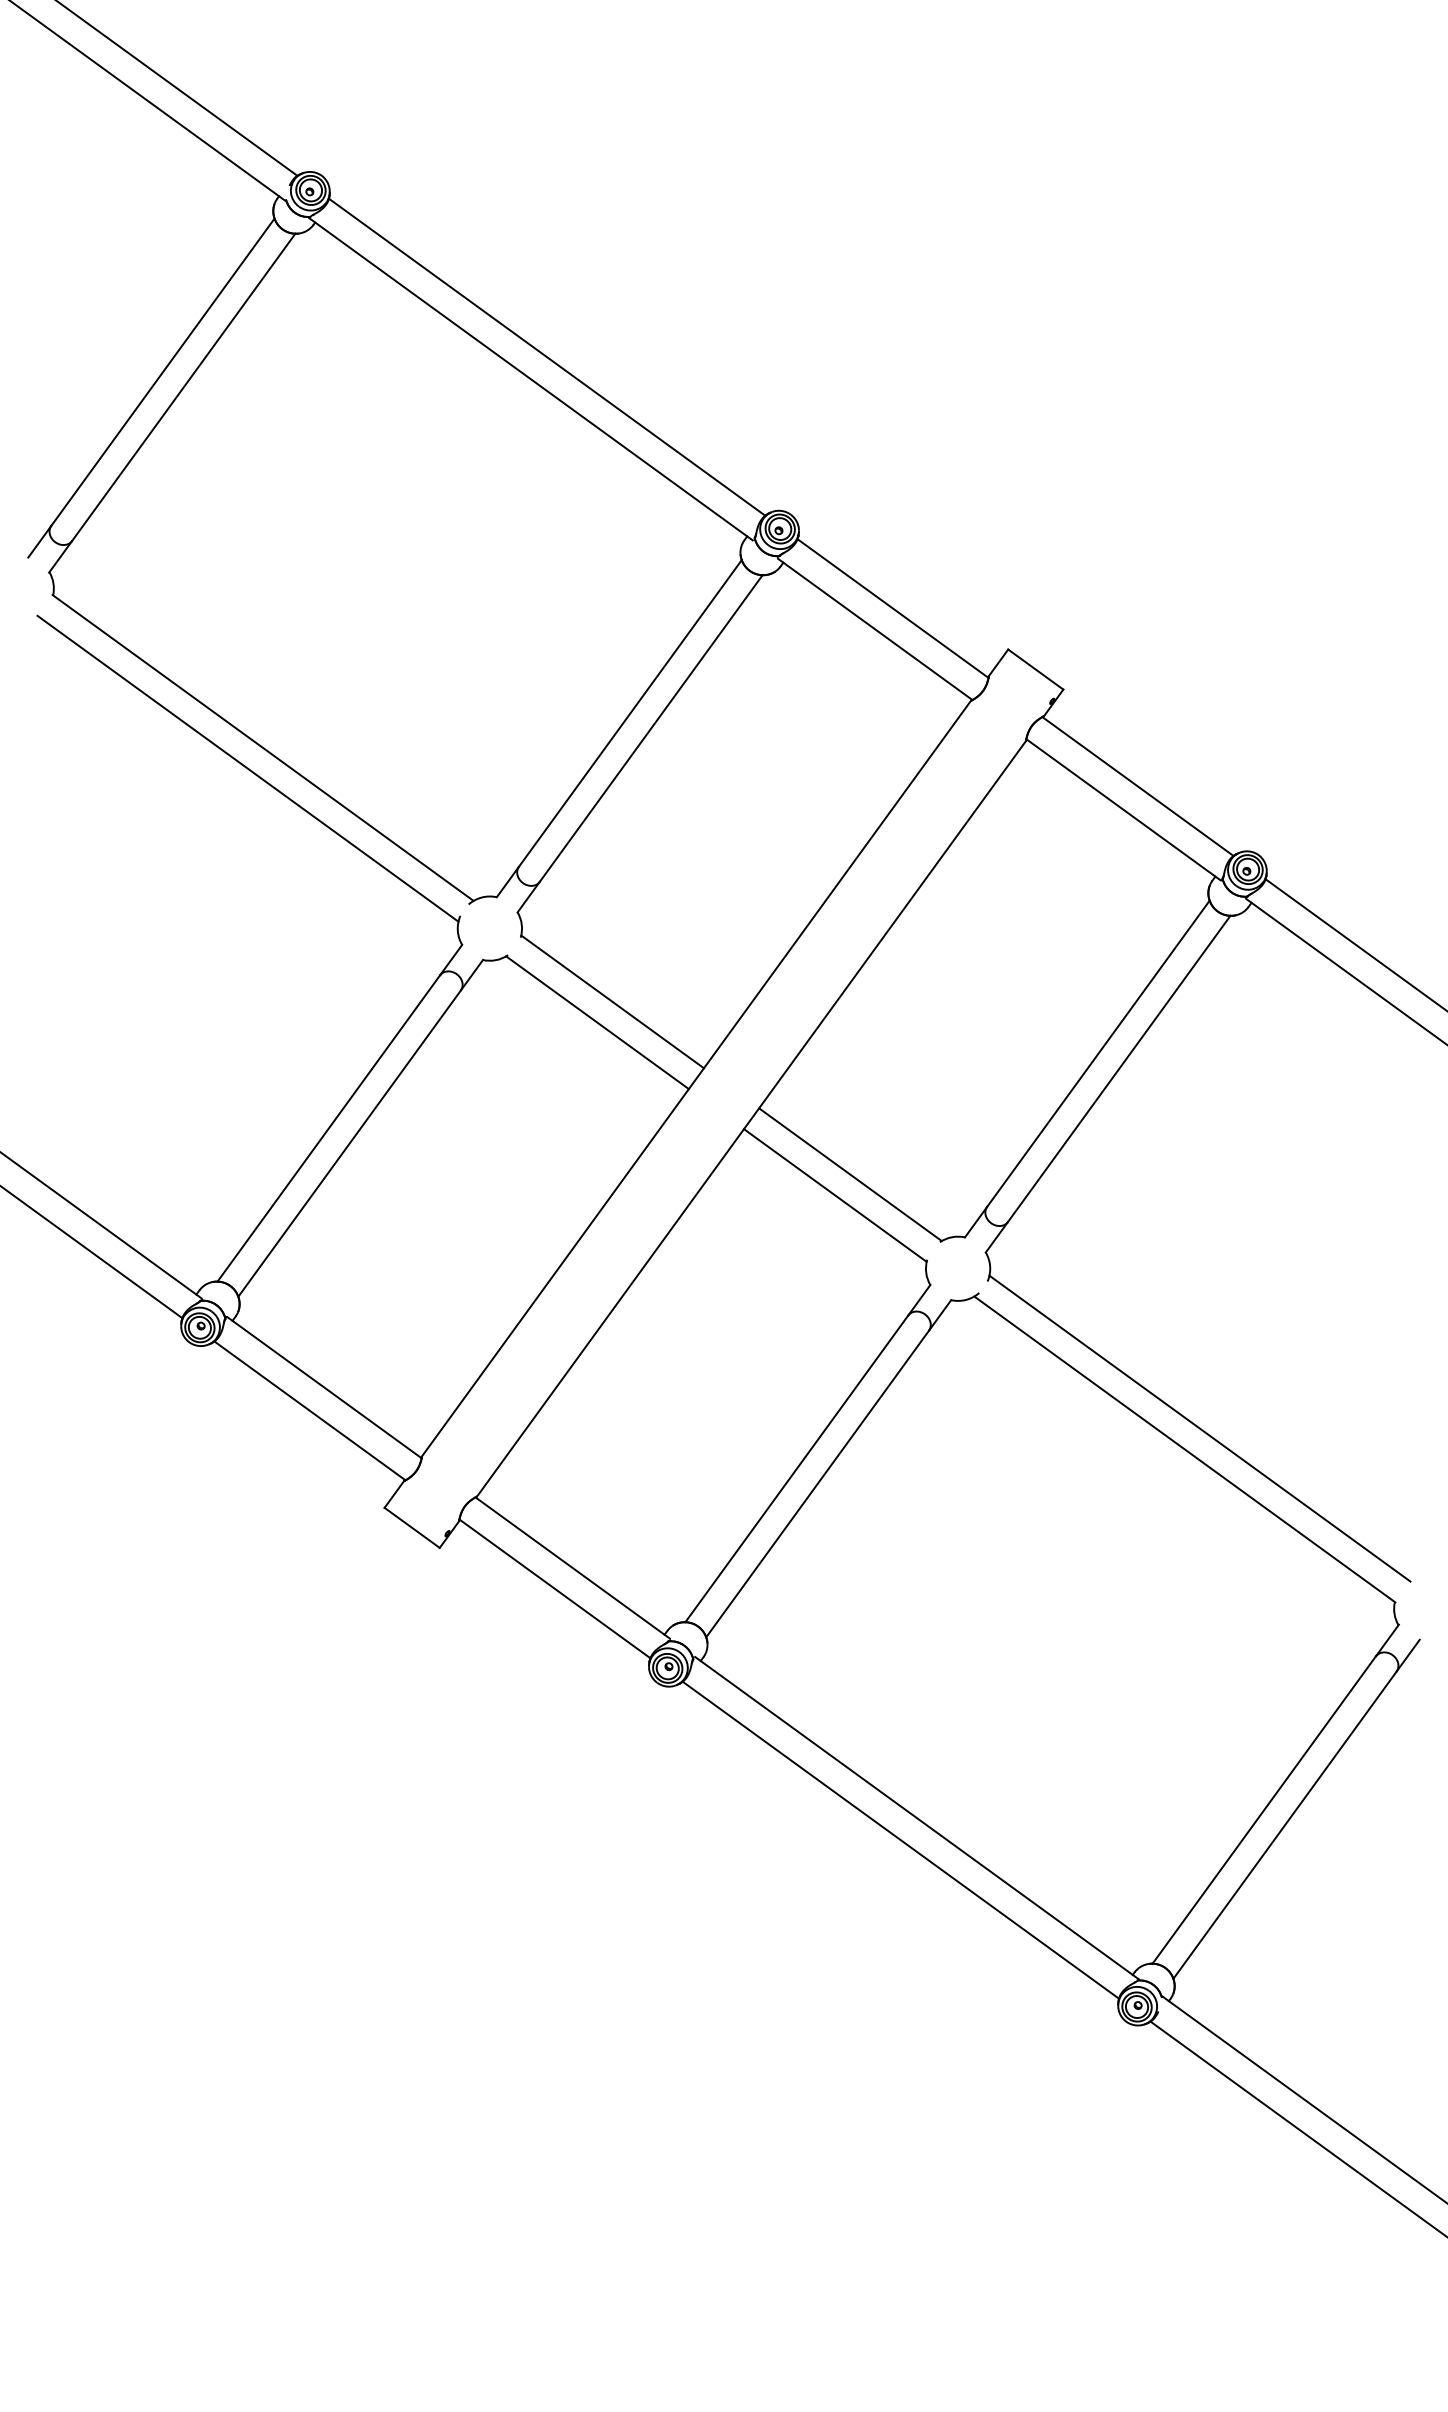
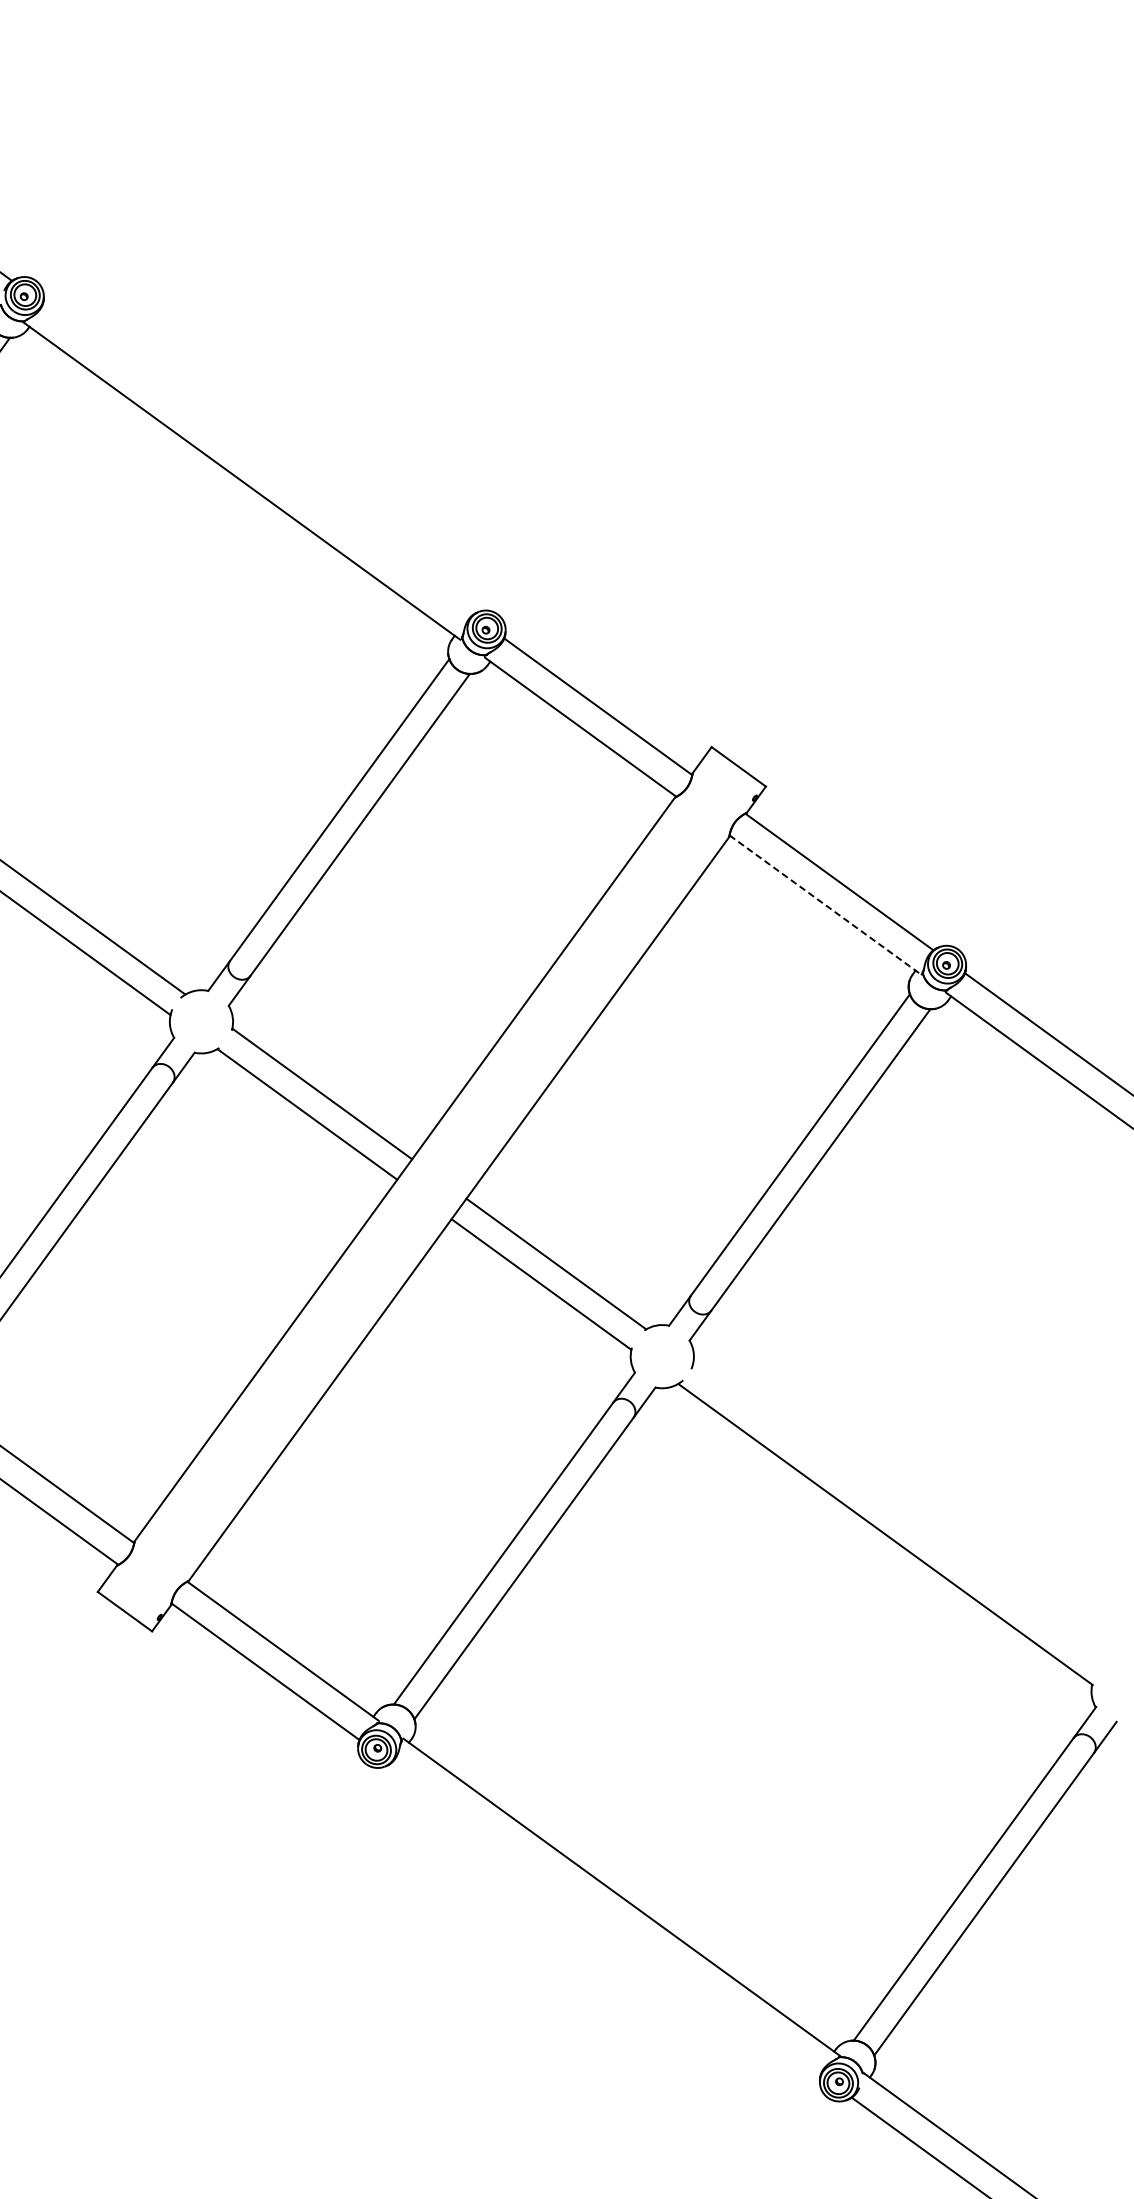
line: (546, 356) -> (257, 458), removed
line: (1123, 809) -> (825, 904), solid -> dashed
line: (1199, 1428) -> (899, 1513), removed
line: (900, 1839) -> (605, 1918), removed

